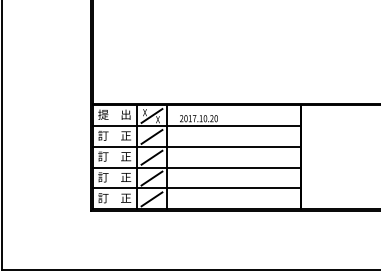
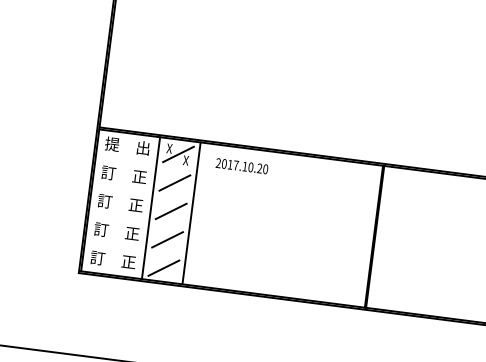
line: (196, 126) -> (237, 176), removed
line: (196, 146) -> (233, 203), removed
line: (196, 167) -> (230, 232), removed
line: (196, 188) -> (226, 261), removed

